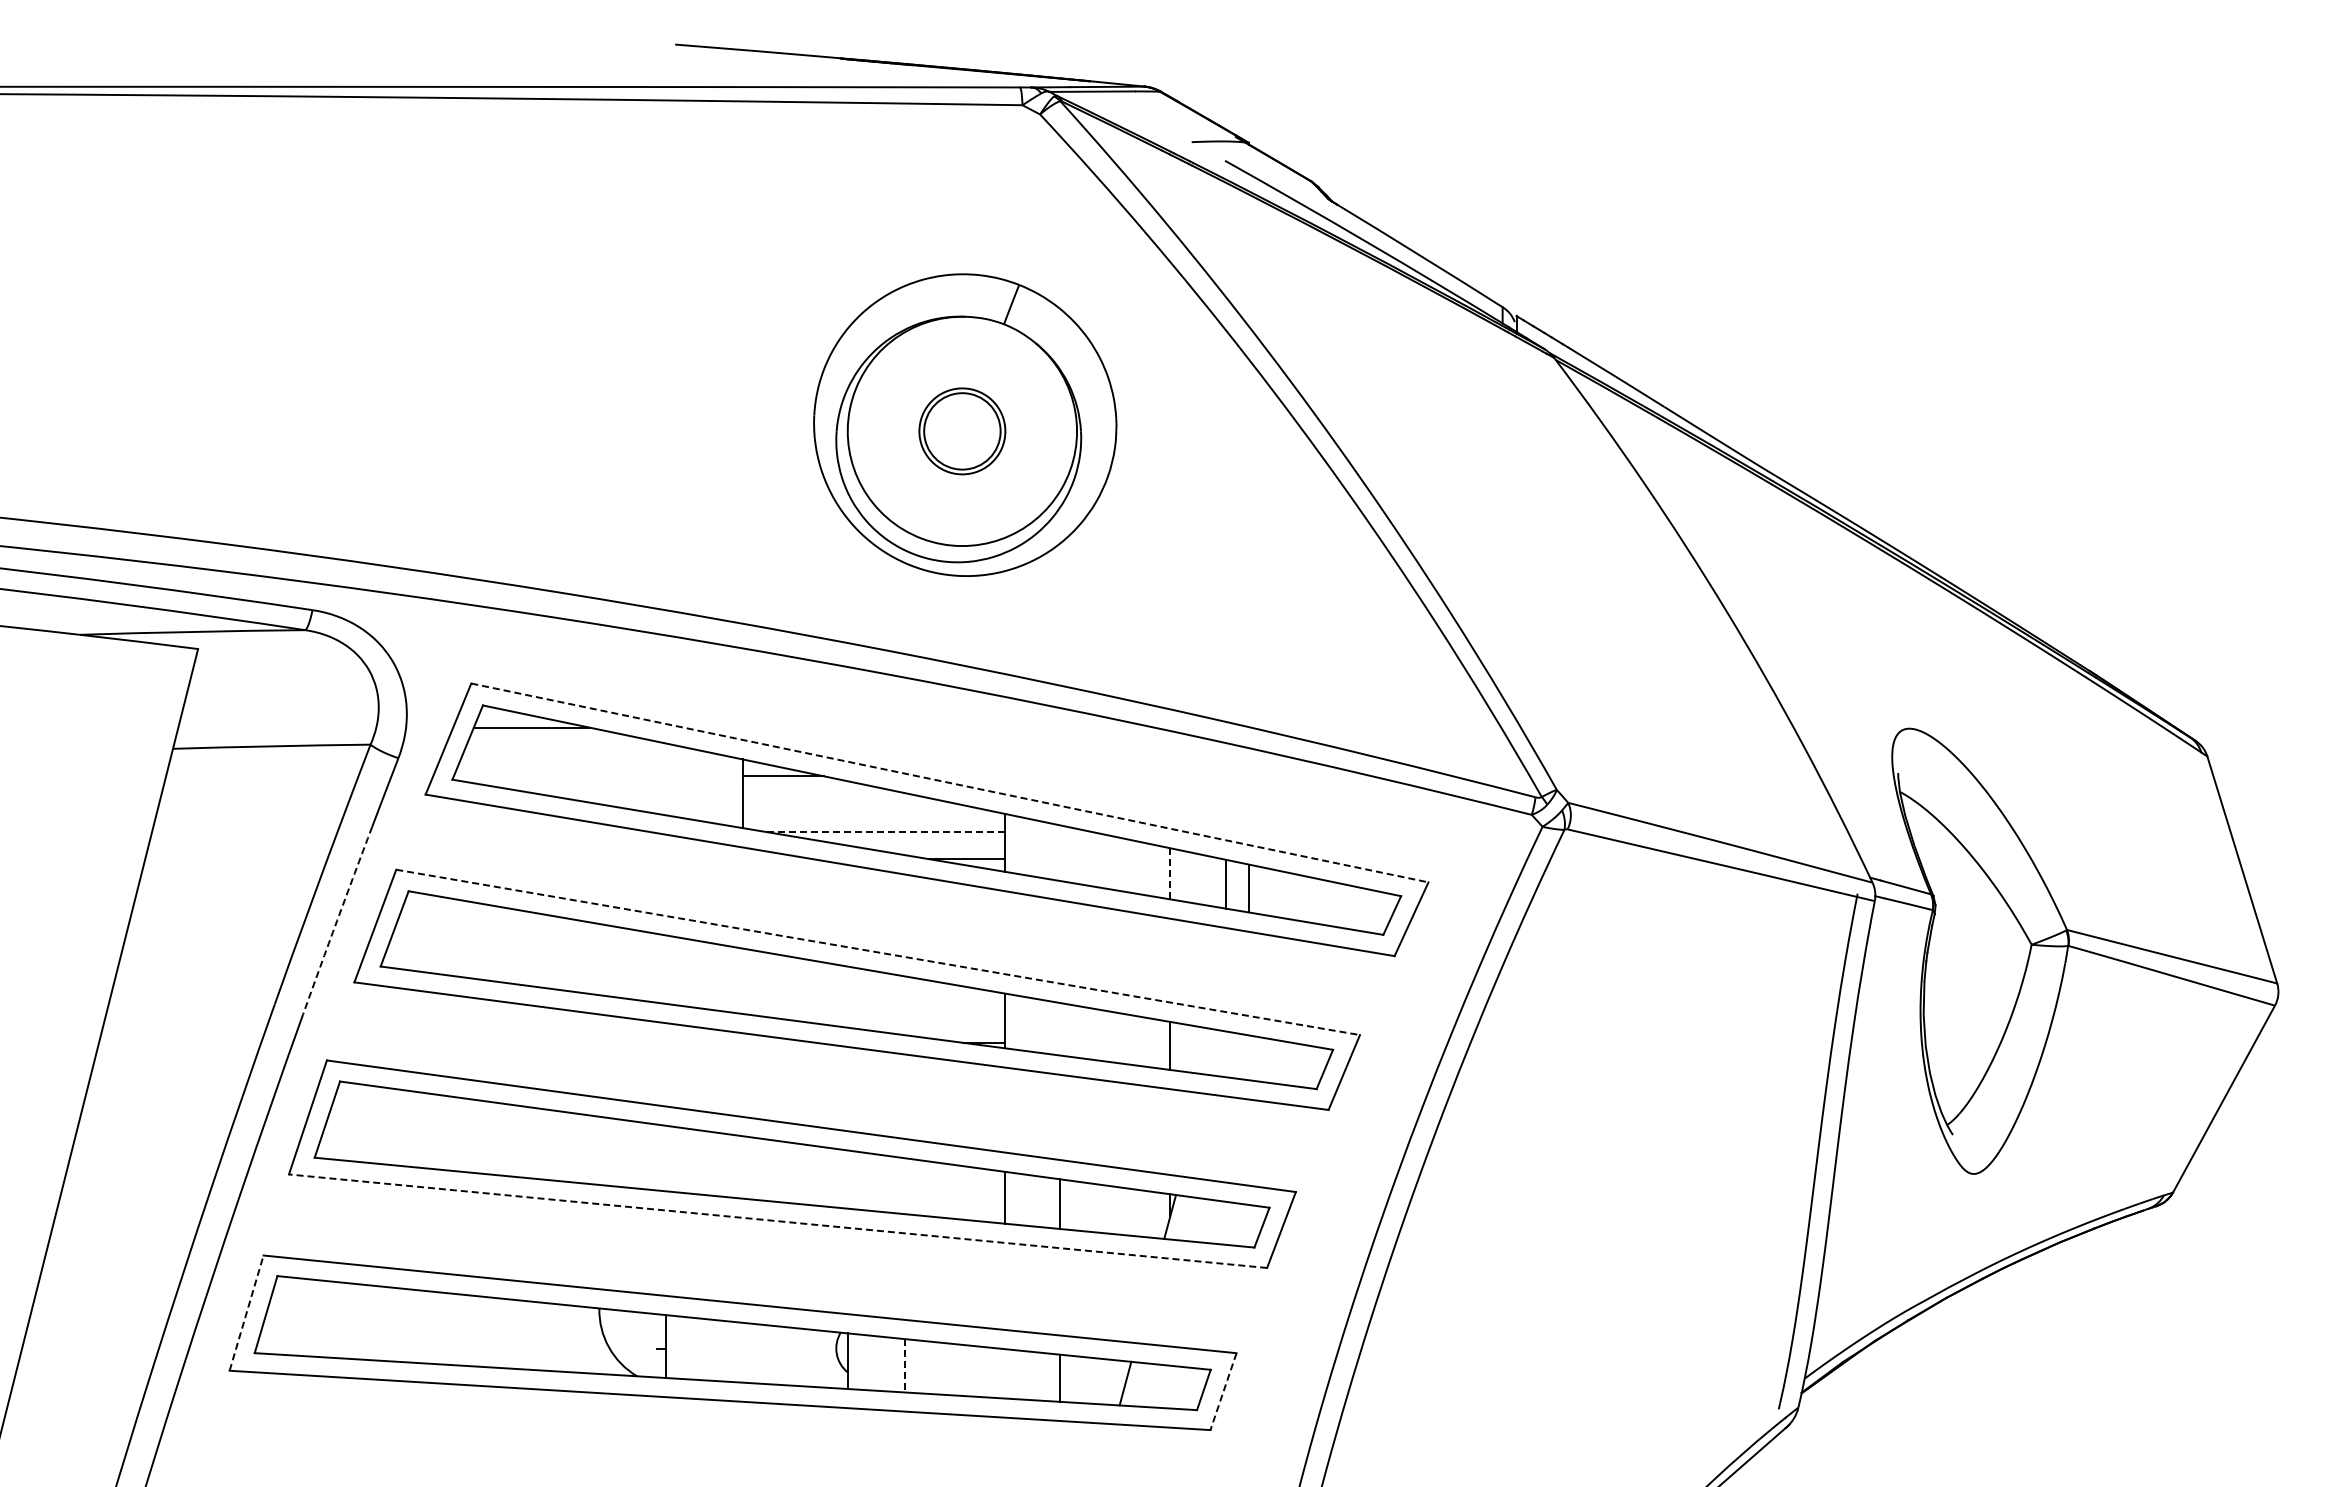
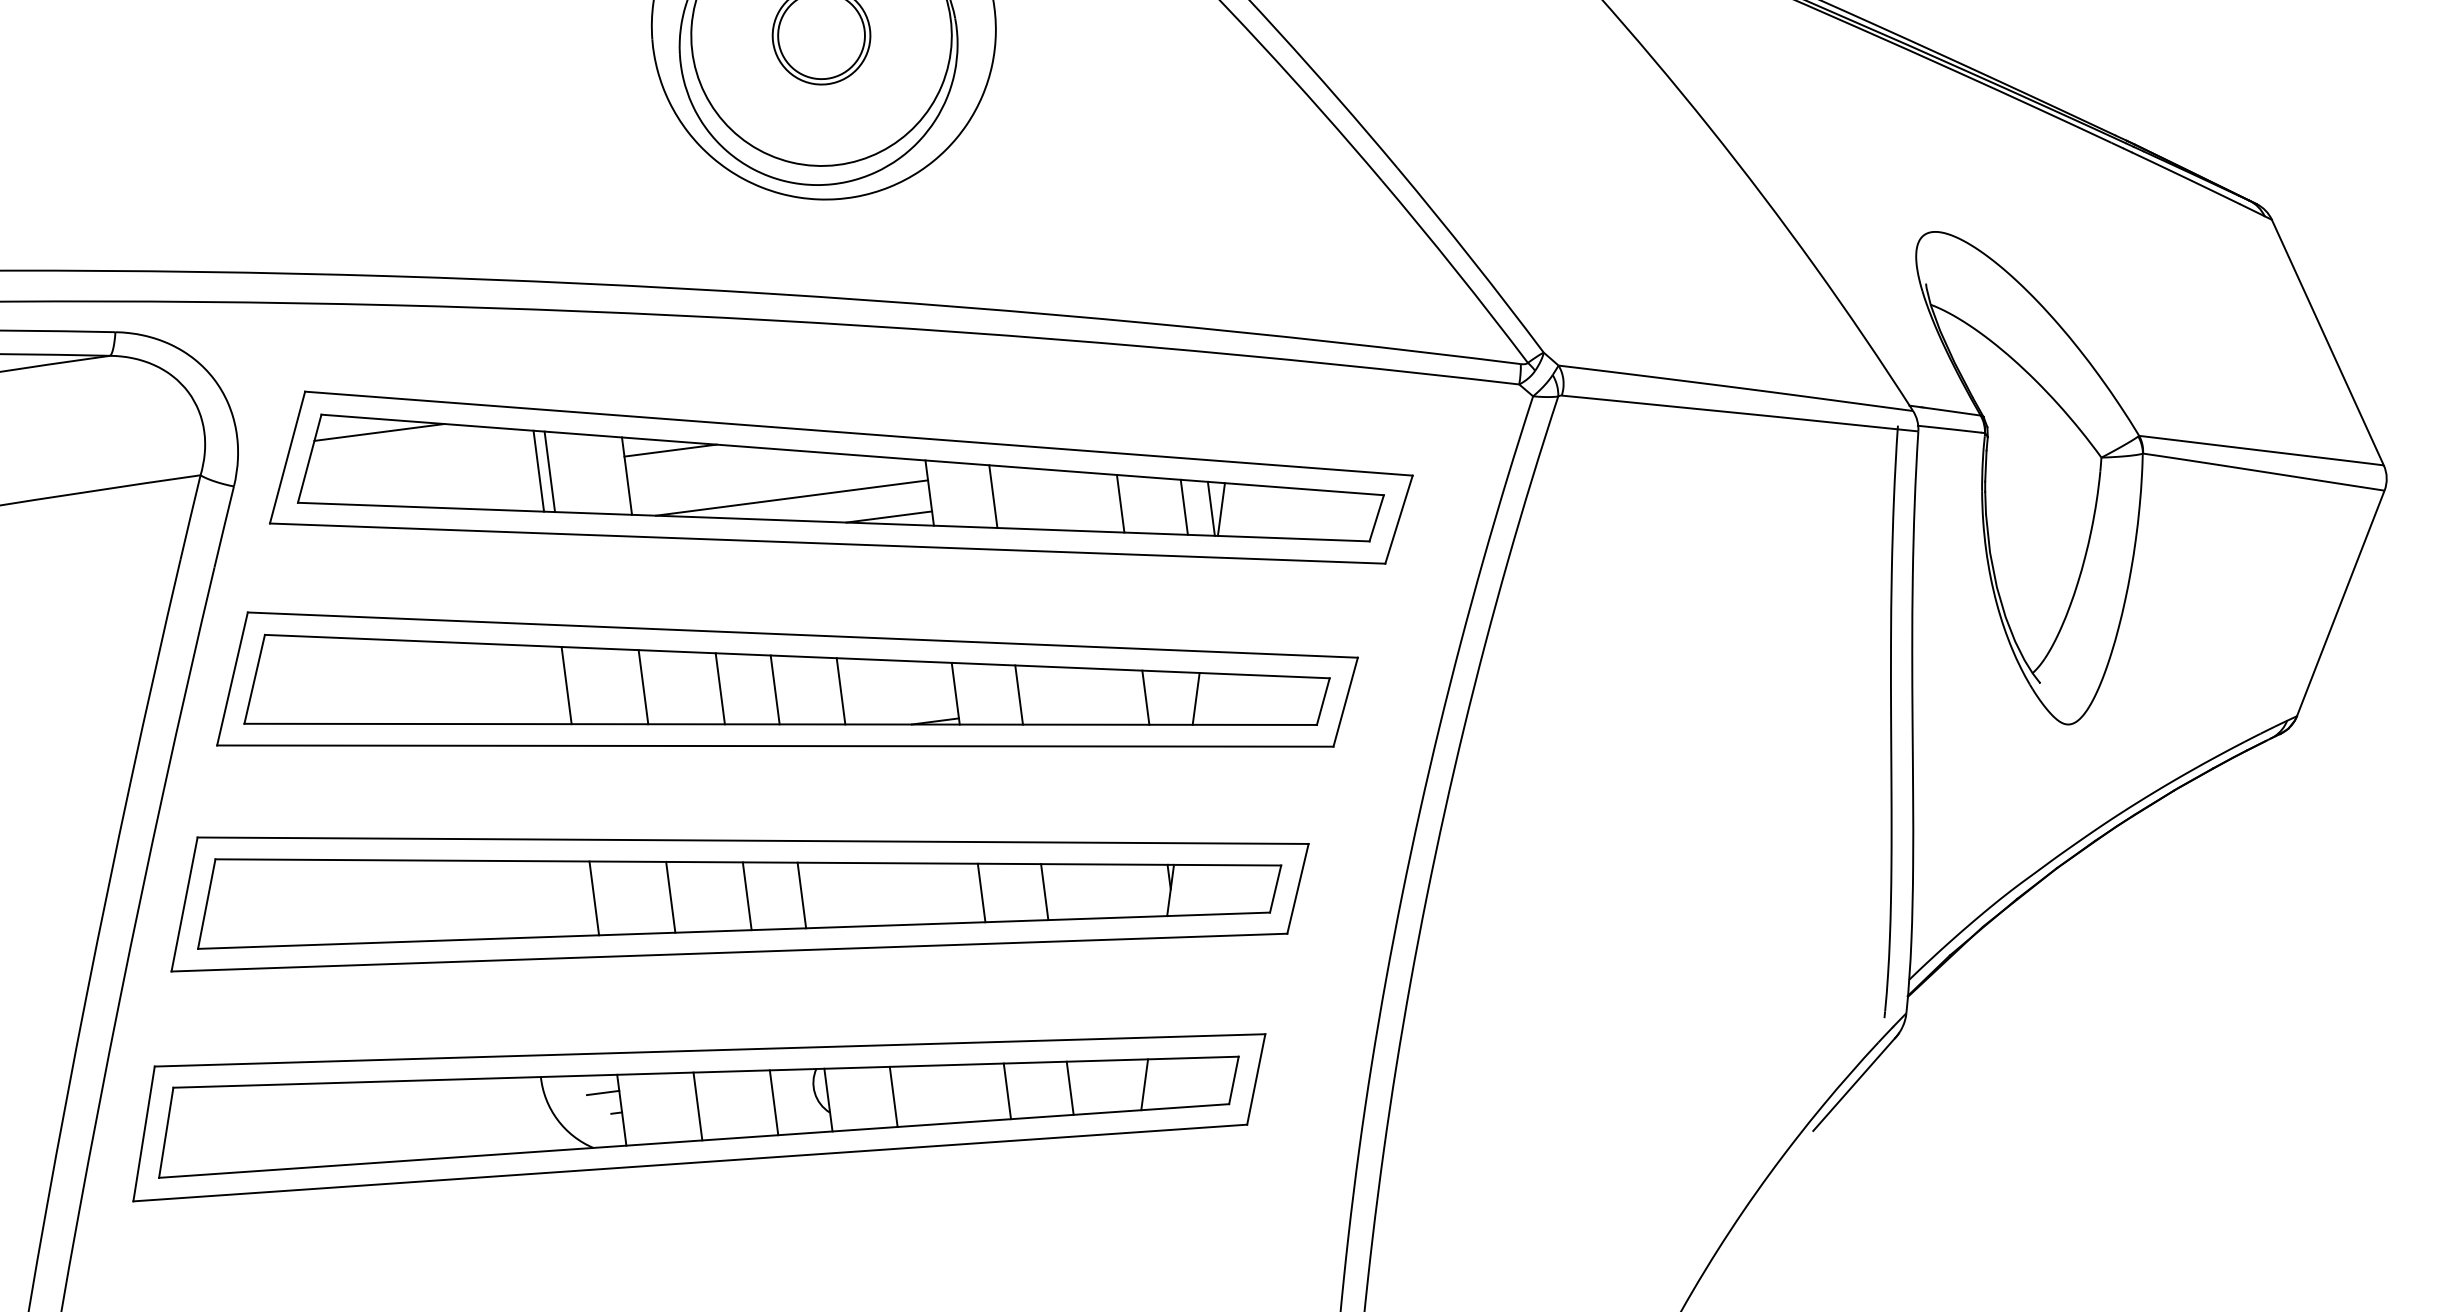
line: (666, 779) -> (539, 471), added
line: (675, 780) -> (549, 471), added
line: (949, 782) -> (858, 433), dashed -> solid
line: (884, 831) -> (792, 497), dashed -> solid
line: (1060, 853) -> (993, 496), added
line: (1170, 873) -> (1120, 503), dashed -> solid
line: (1257, 889) -> (1221, 508), added
arc: (337, 920) -> (189, 678), dashed -> solid
line: (878, 952) -> (803, 635), dashed -> solid
line: (666, 969) -> (566, 685), added
line: (733, 979) -> (643, 686), added
line: (799, 989) -> (719, 688), added
line: (847, 996) -> (774, 689), added
line: (905, 1005) -> (841, 690), added
line: (1060, 1029) -> (1019, 695), added
line: (1214, 1052) -> (1196, 698), added
line: (666, 1158) -> (594, 898), added
line: (733, 1165) -> (671, 896), added
line: (799, 1173) -> (746, 895), added
line: (847, 1179) -> (801, 895), added
line: (777, 1221) -> (728, 953), dashed -> solid
line: (246, 1312) -> (143, 1133), dashed -> solid
line: (651, 1329) -> (602, 1093), added
line: (733, 1351) -> (698, 1105), added
line: (799, 1357) -> (773, 1103), added
line: (905, 1365) -> (894, 1096), dashed -> solid
line: (1004, 1373) -> (1006, 1091), added
line: (1223, 1391) -> (1256, 1079), dashed -> solid

